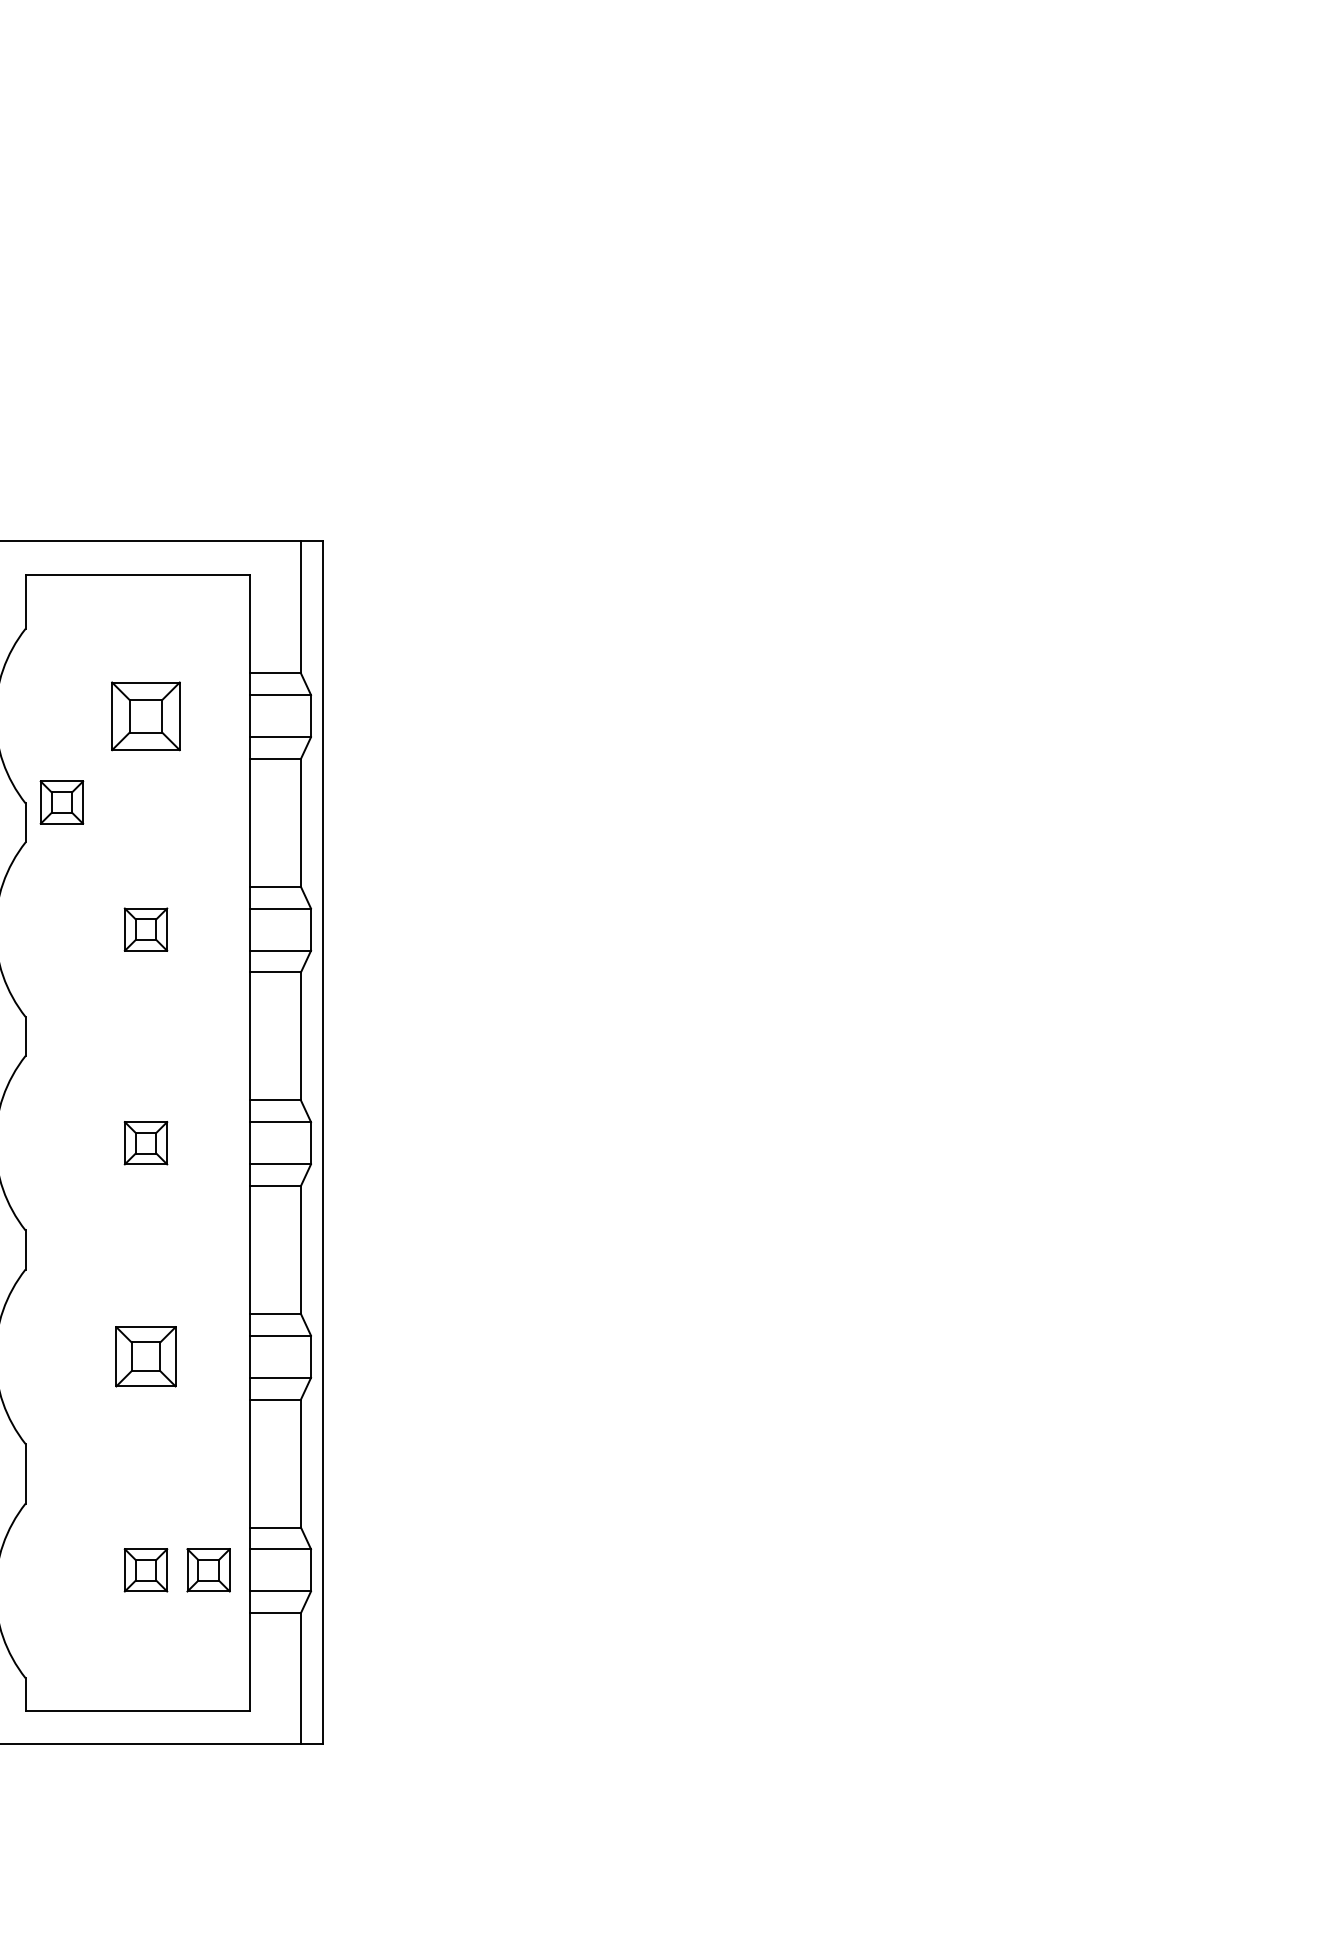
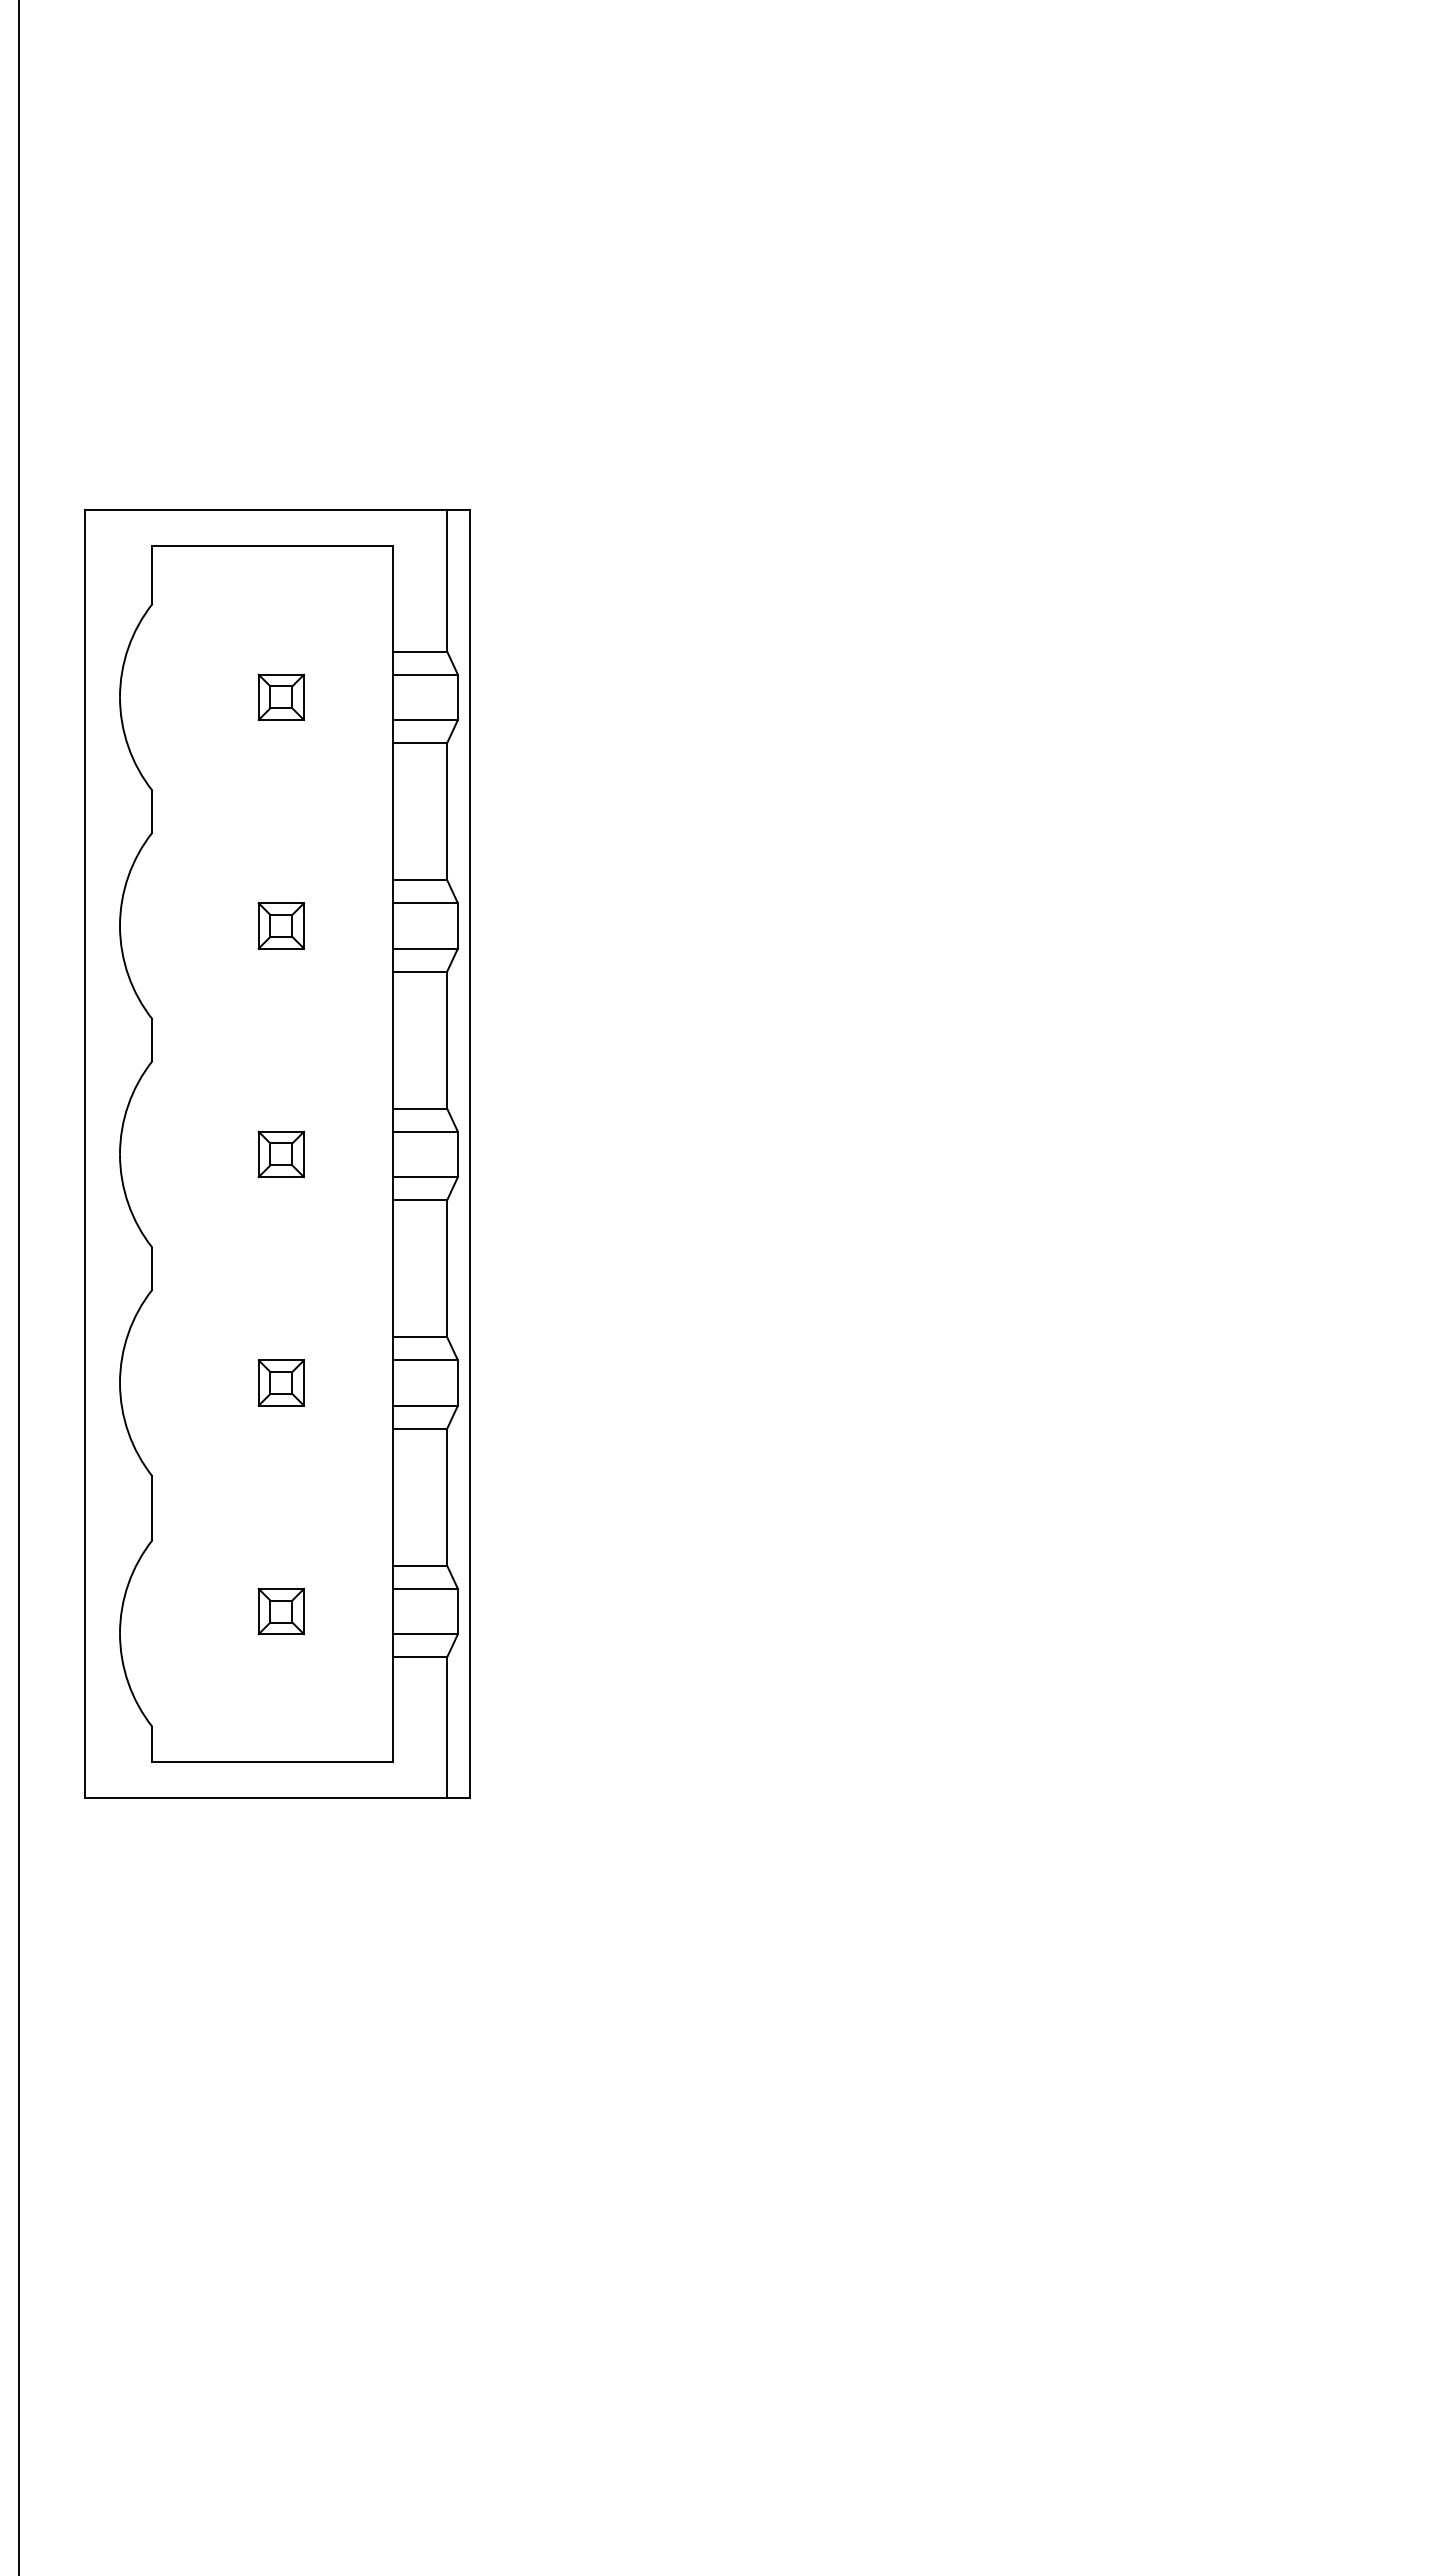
part: (146, 715) -> (281, 696), size x0.62
part: (62, 802) -> (191, 789), removed
part: (146, 1356) -> (281, 1382), size x0.71
part: (207, 1570) -> (347, 1611), removed

